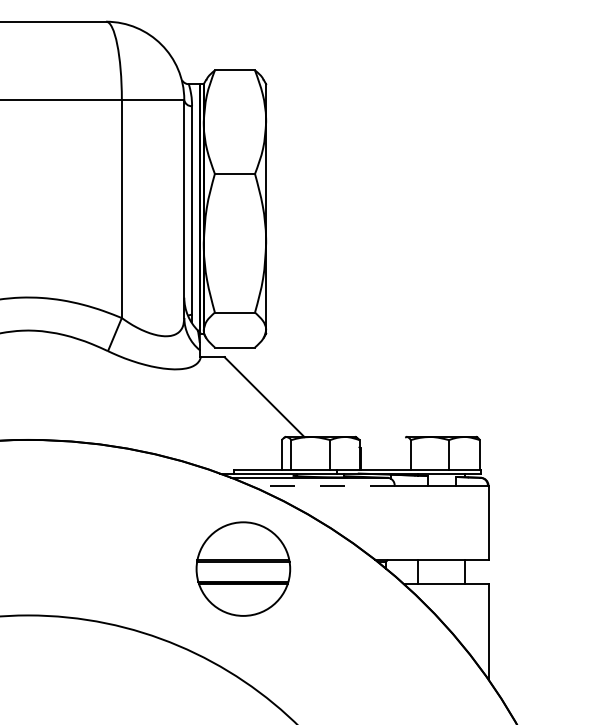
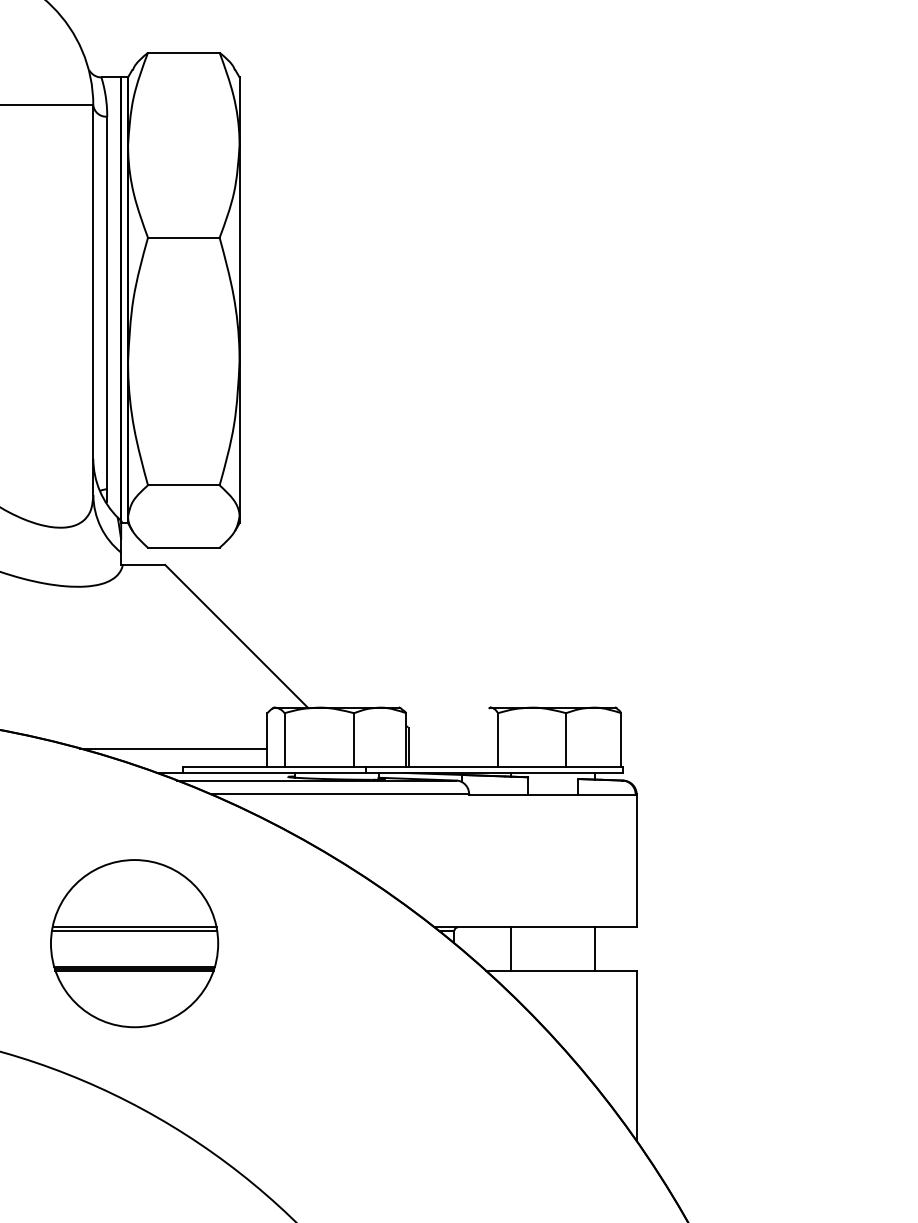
line: (228, 459) -> (172, 747), added
line: (322, 485) -> (340, 794), dashed -> solid
part: (243, 568) -> (134, 942), moved

